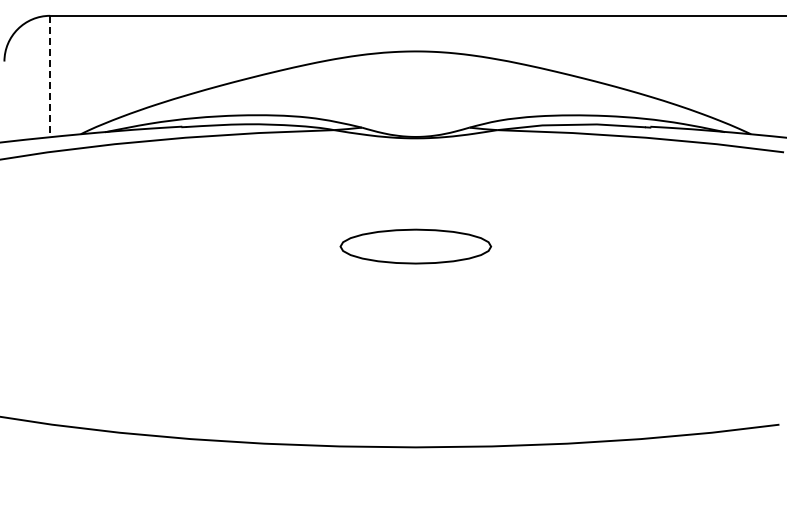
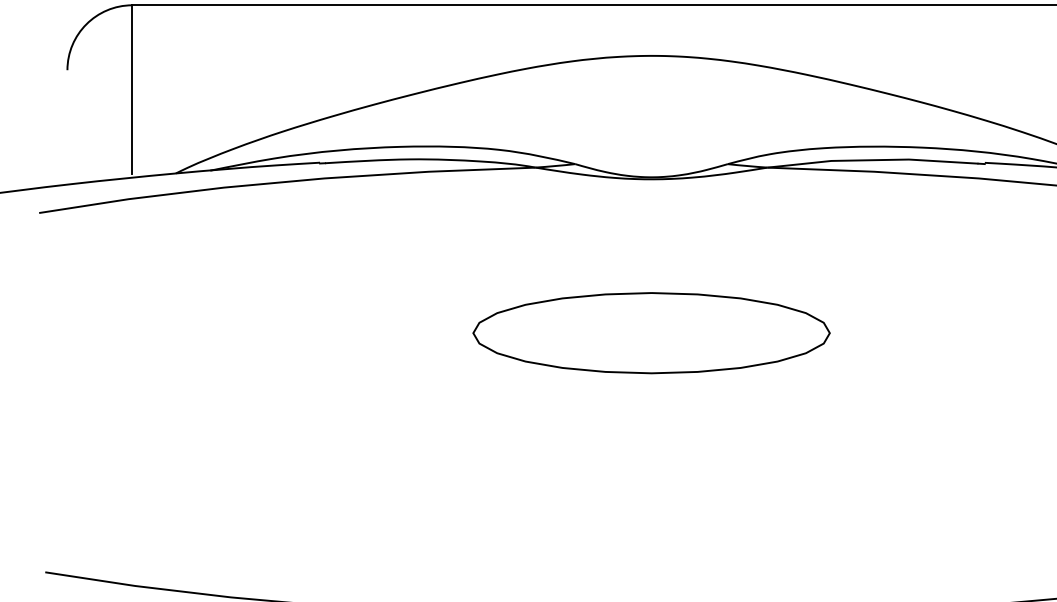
line: (50, 75) -> (132, 90), dashed -> solid
part: (415, 246) -> (651, 332), size x1.67

